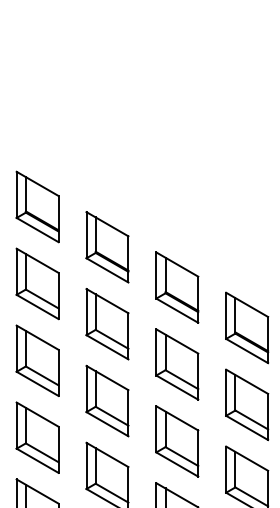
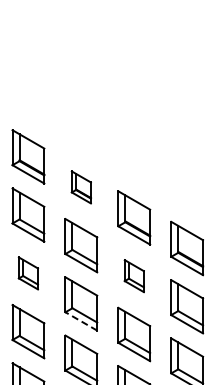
part: (107, 247) -> (81, 187), size x0.6
part: (37, 360) -> (28, 273), size x0.6
part: (177, 363) -> (134, 275), size x0.6
line: (106, 424) -> (80, 321), solid -> dashed

